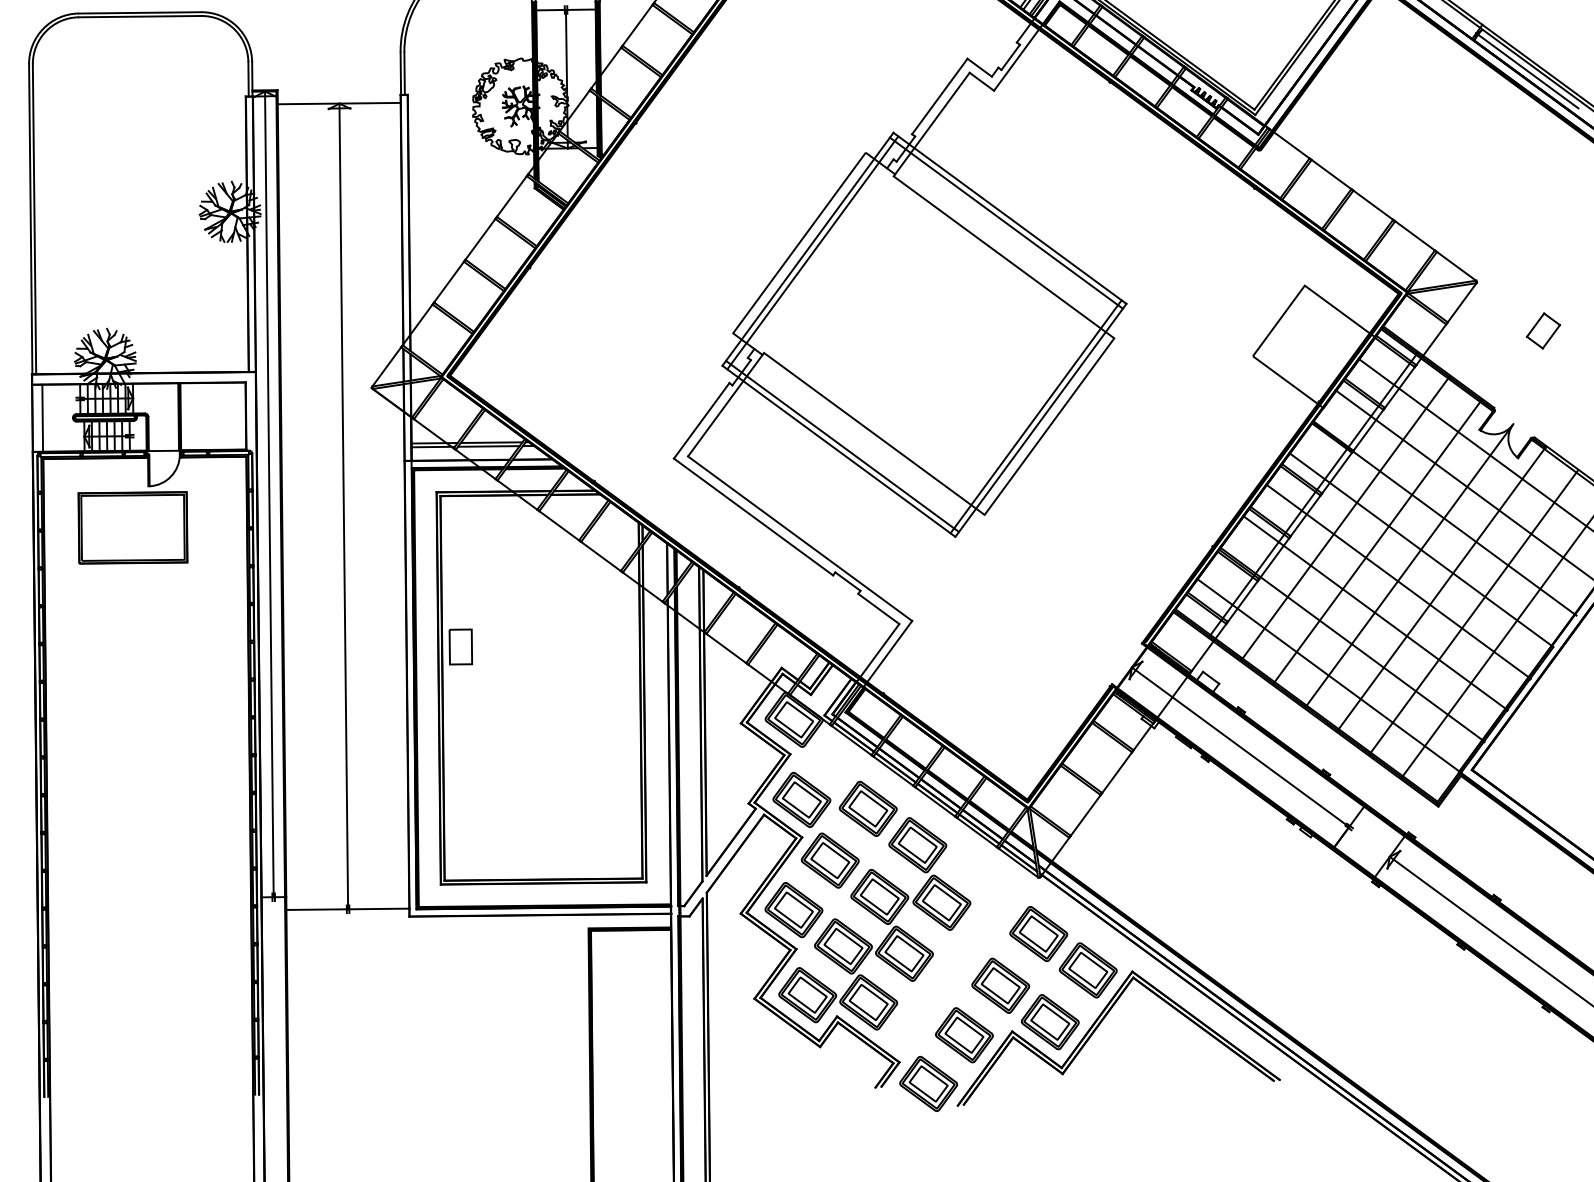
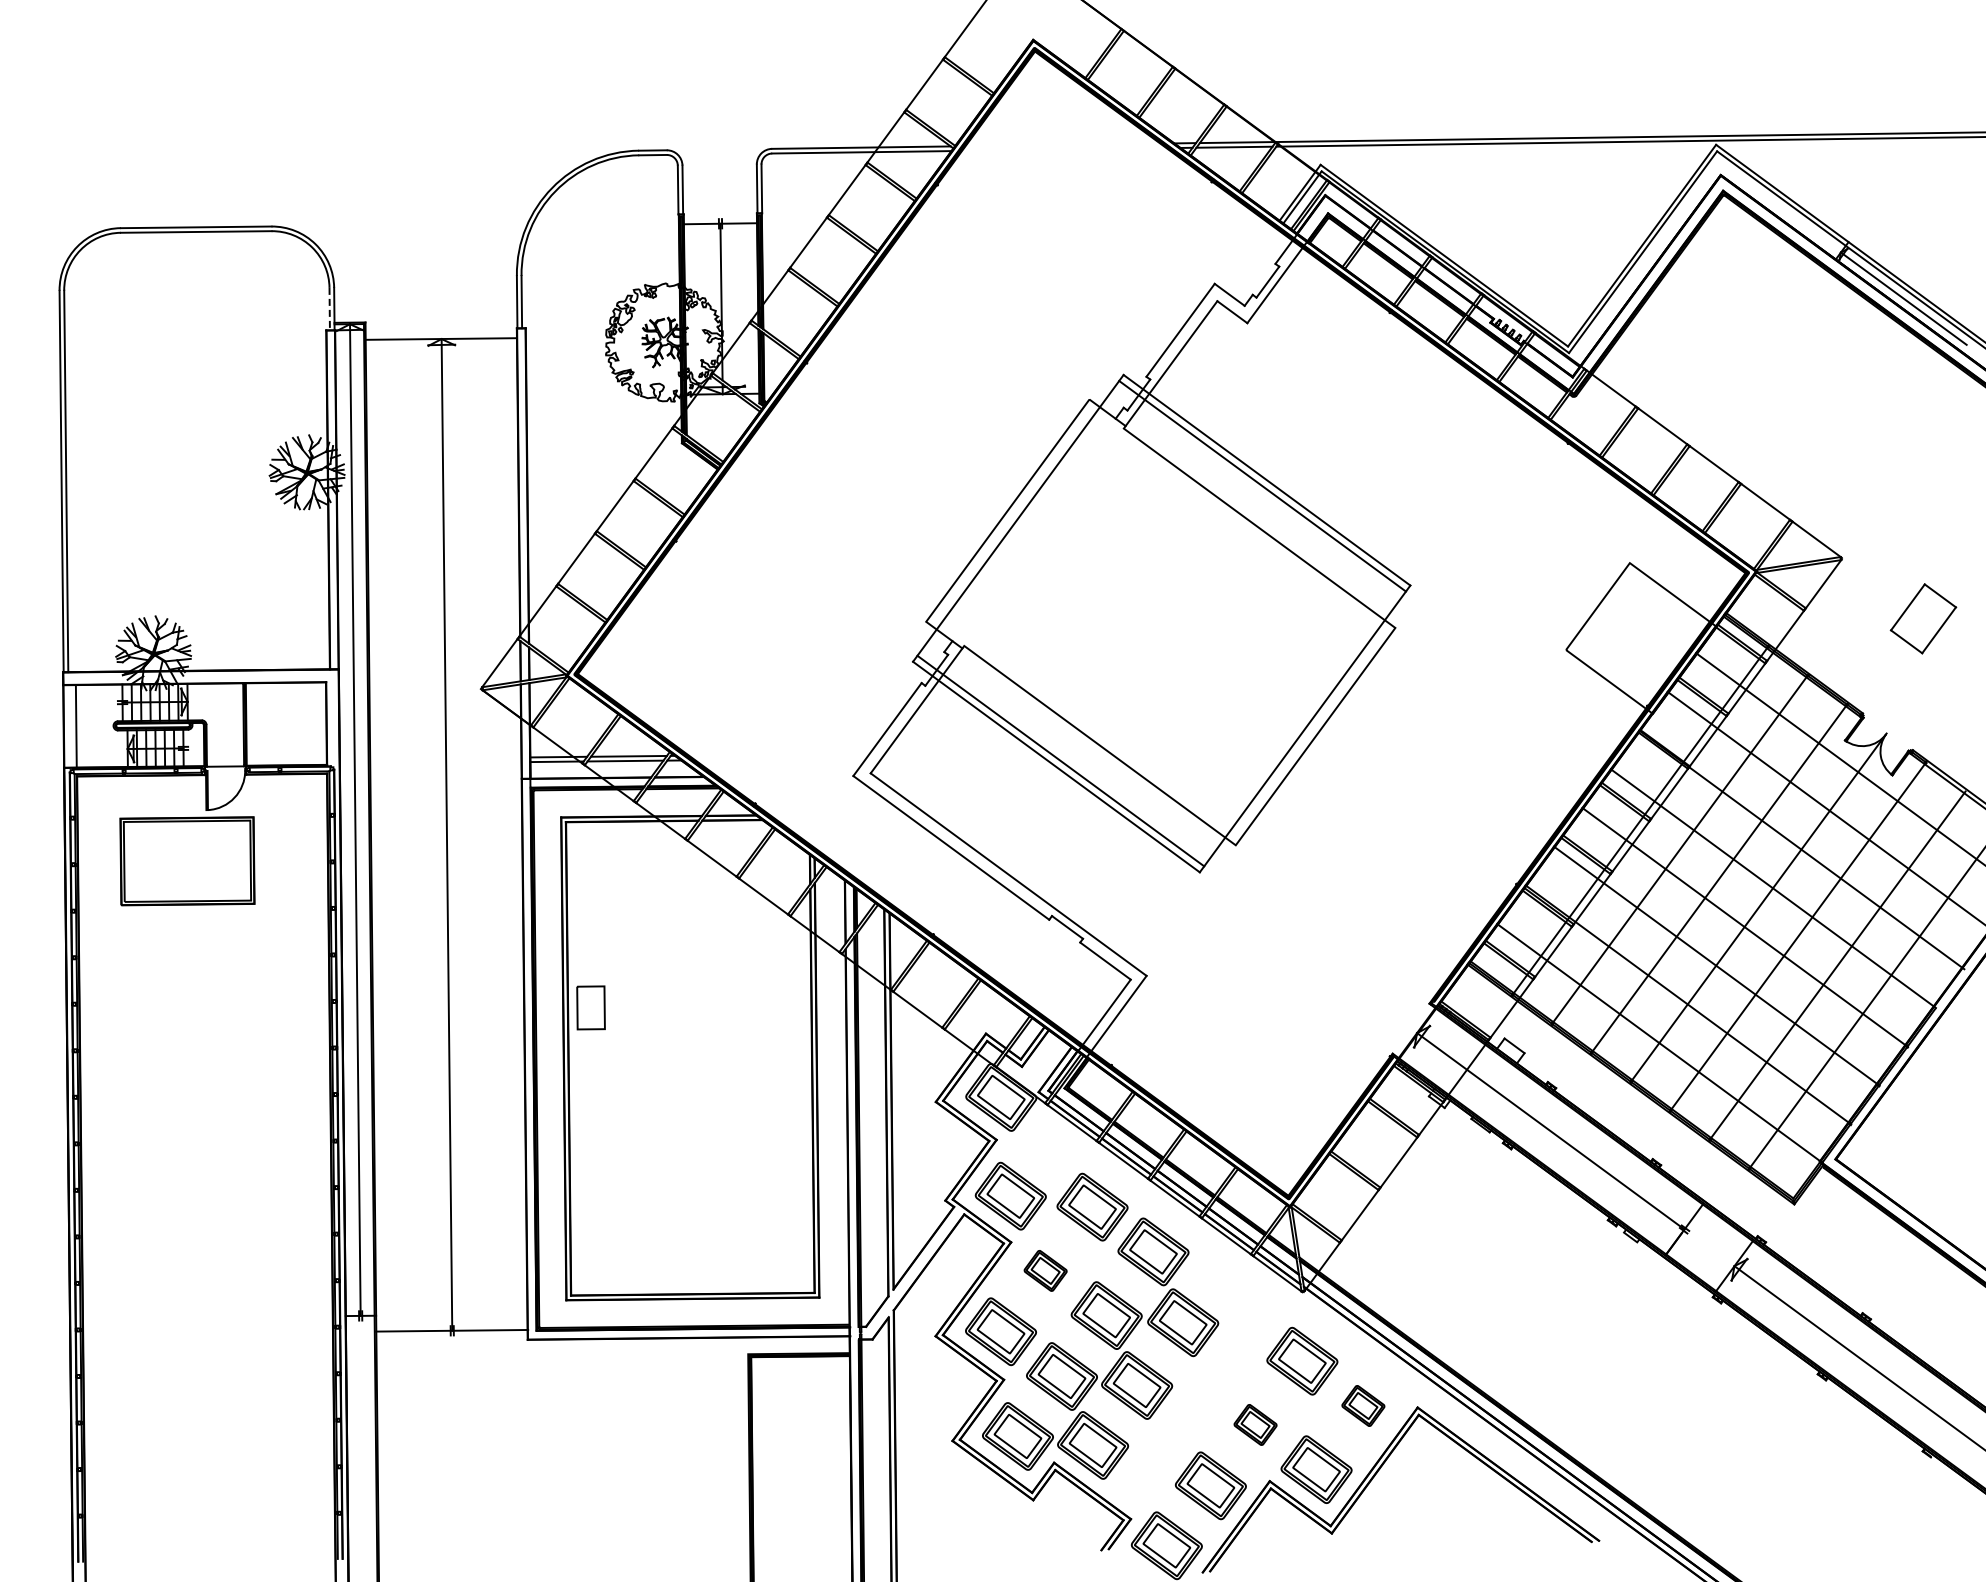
line: (248, 79) -> (329, 309), solid -> dashed
line: (812, 252) -> (1024, 522), removed
part: (1543, 330) -> (1923, 618), size x1.6
line: (1035, 416) -> (1298, 724), removed
part: (830, 860) -> (1045, 1270), size x0.6
part: (1088, 970) -> (1363, 1405), size x0.6
part: (1000, 985) -> (1255, 1424), size x0.6

